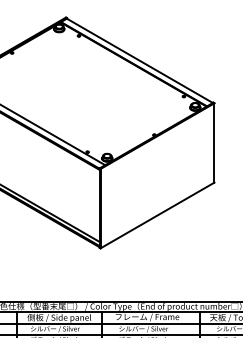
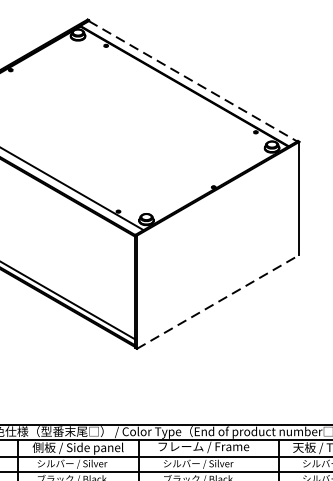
line: (140, 61) -> (193, 82), solid -> dashed
line: (157, 215) -> (218, 301), solid -> dashed

